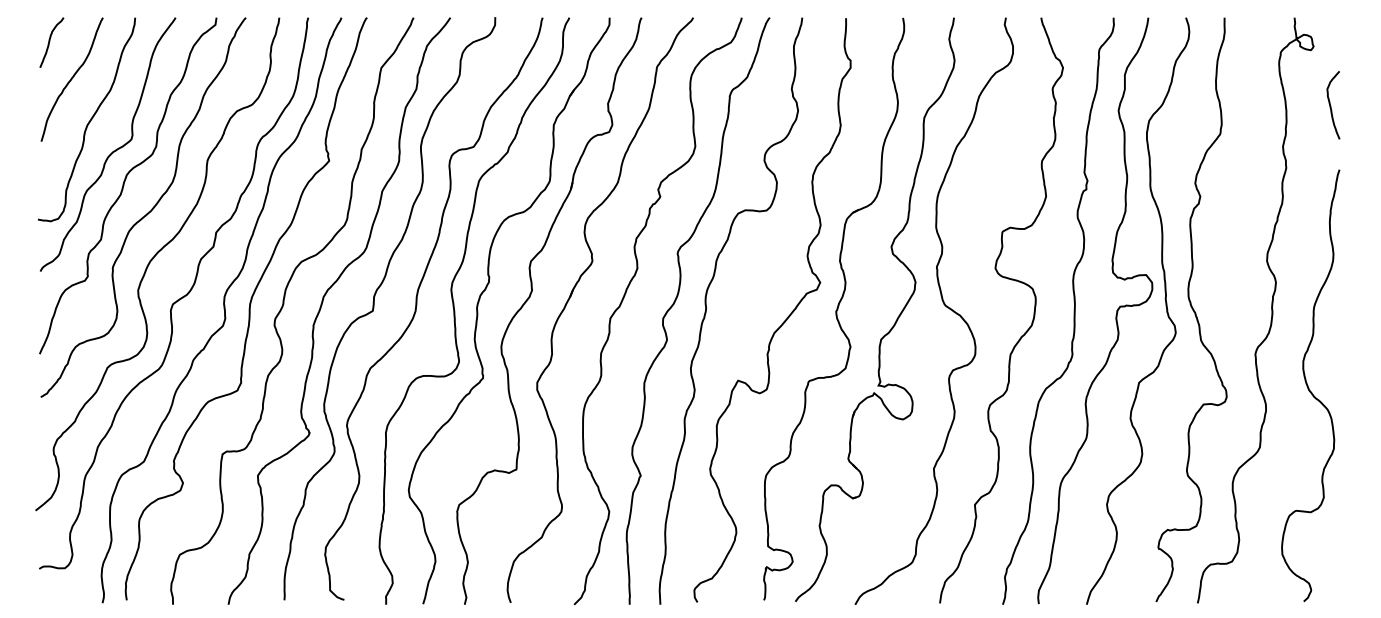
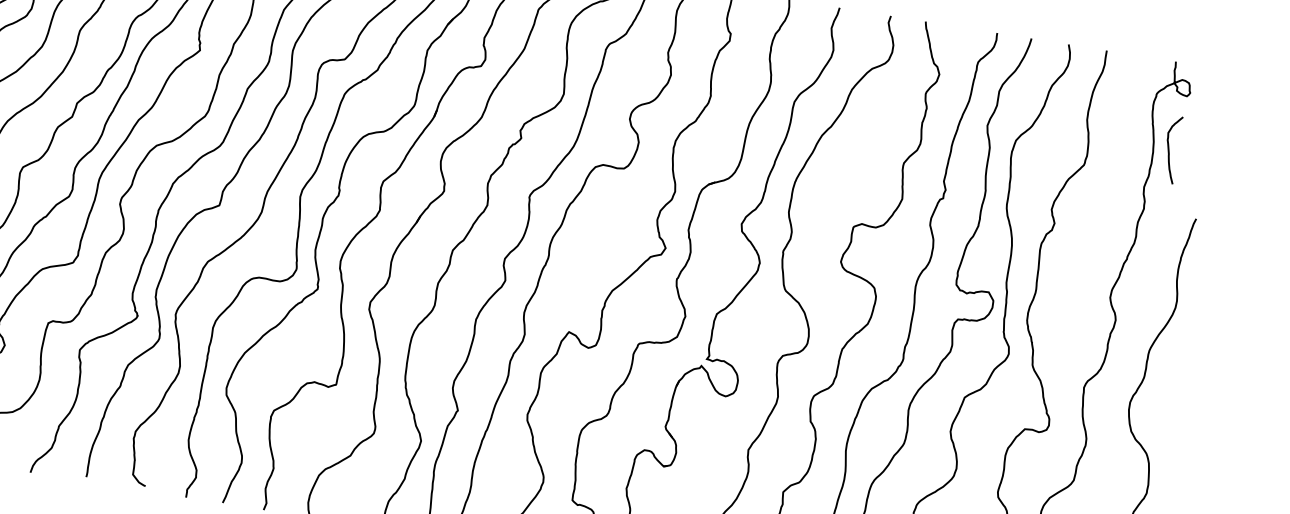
curve: (1331, 105) -> (1169, 149), moved

